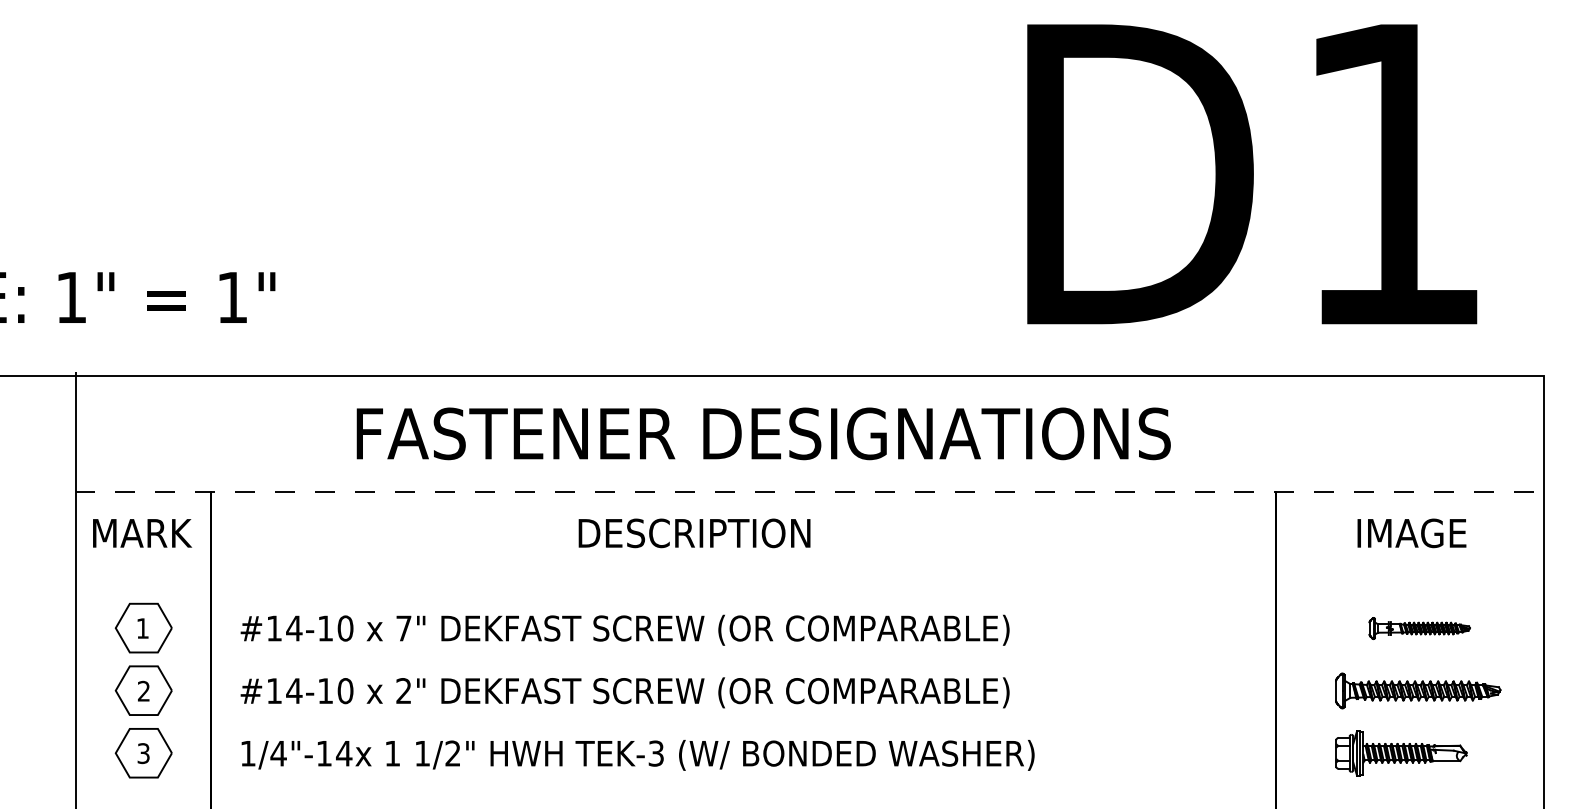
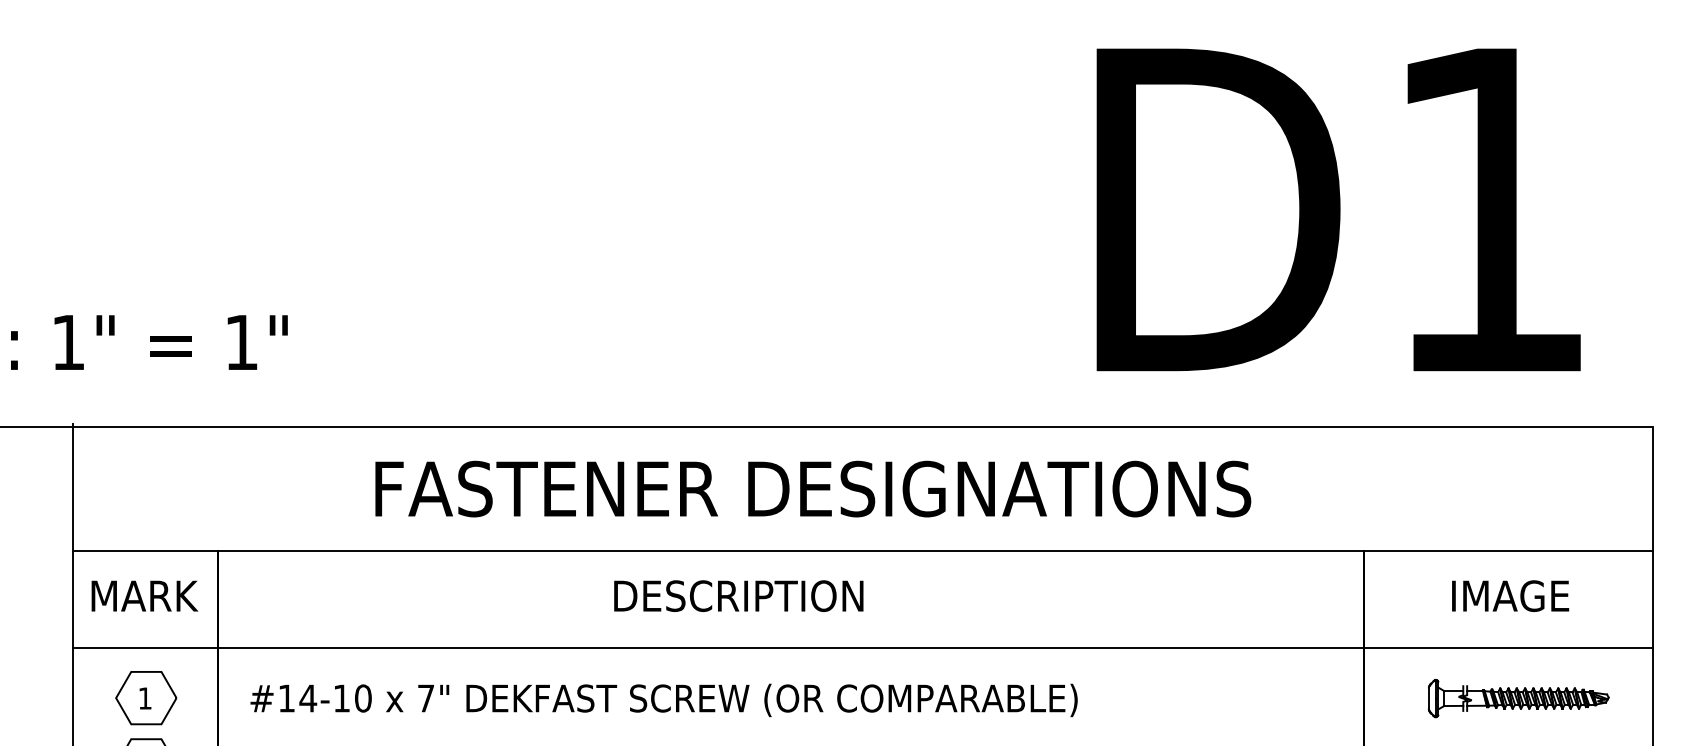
line: (810, 491) -> (863, 551), dashed -> solid
line: (809, 581) -> (862, 647), added
part: (1419, 628) -> (1518, 698), size x1.67

